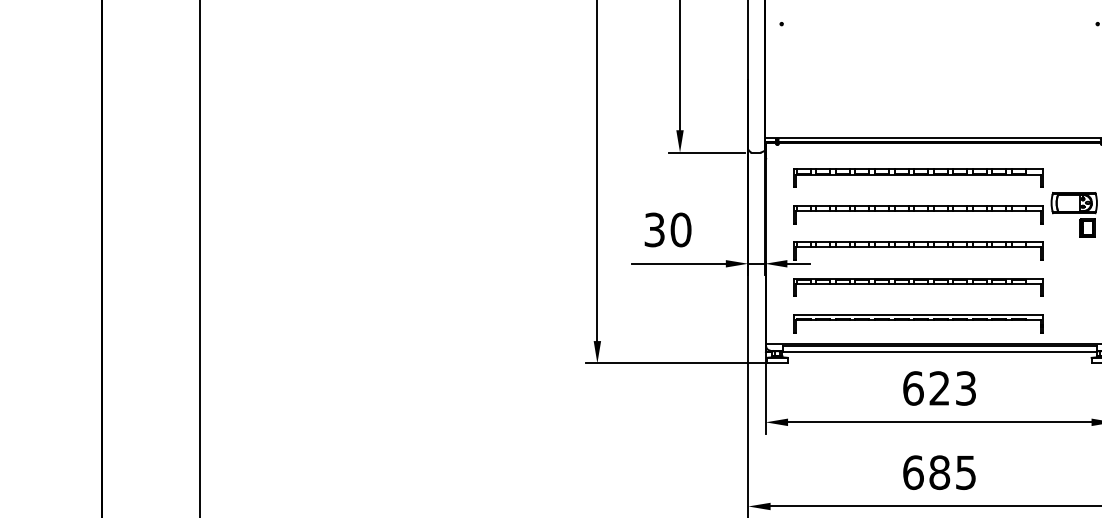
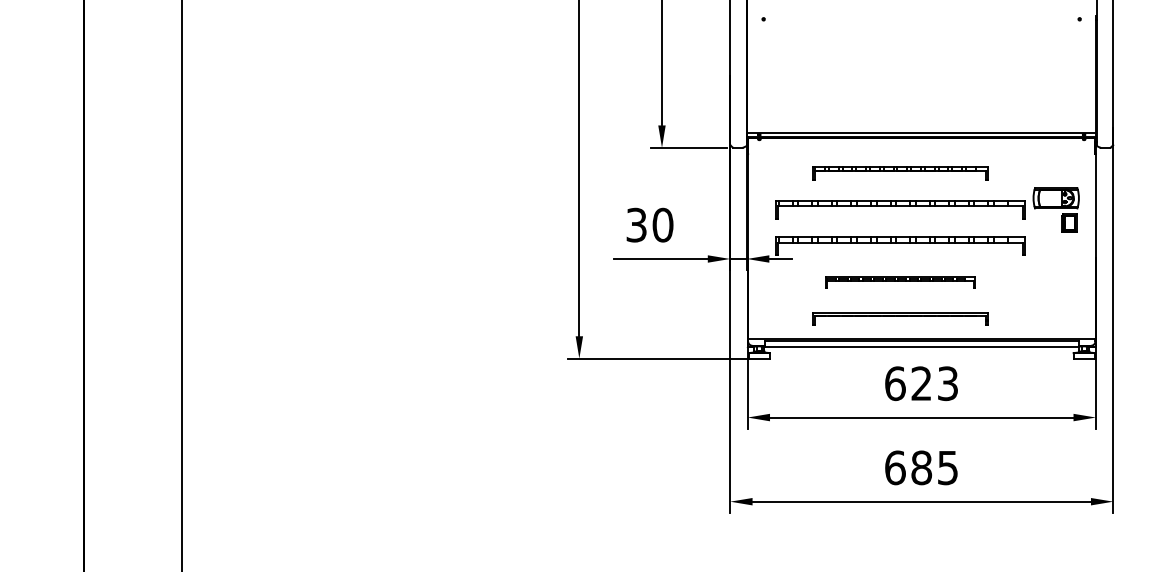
part: (918, 178) -> (900, 173), size x0.7
part: (918, 287) -> (900, 282), size x0.6
part: (918, 323) -> (900, 318), size x0.7

